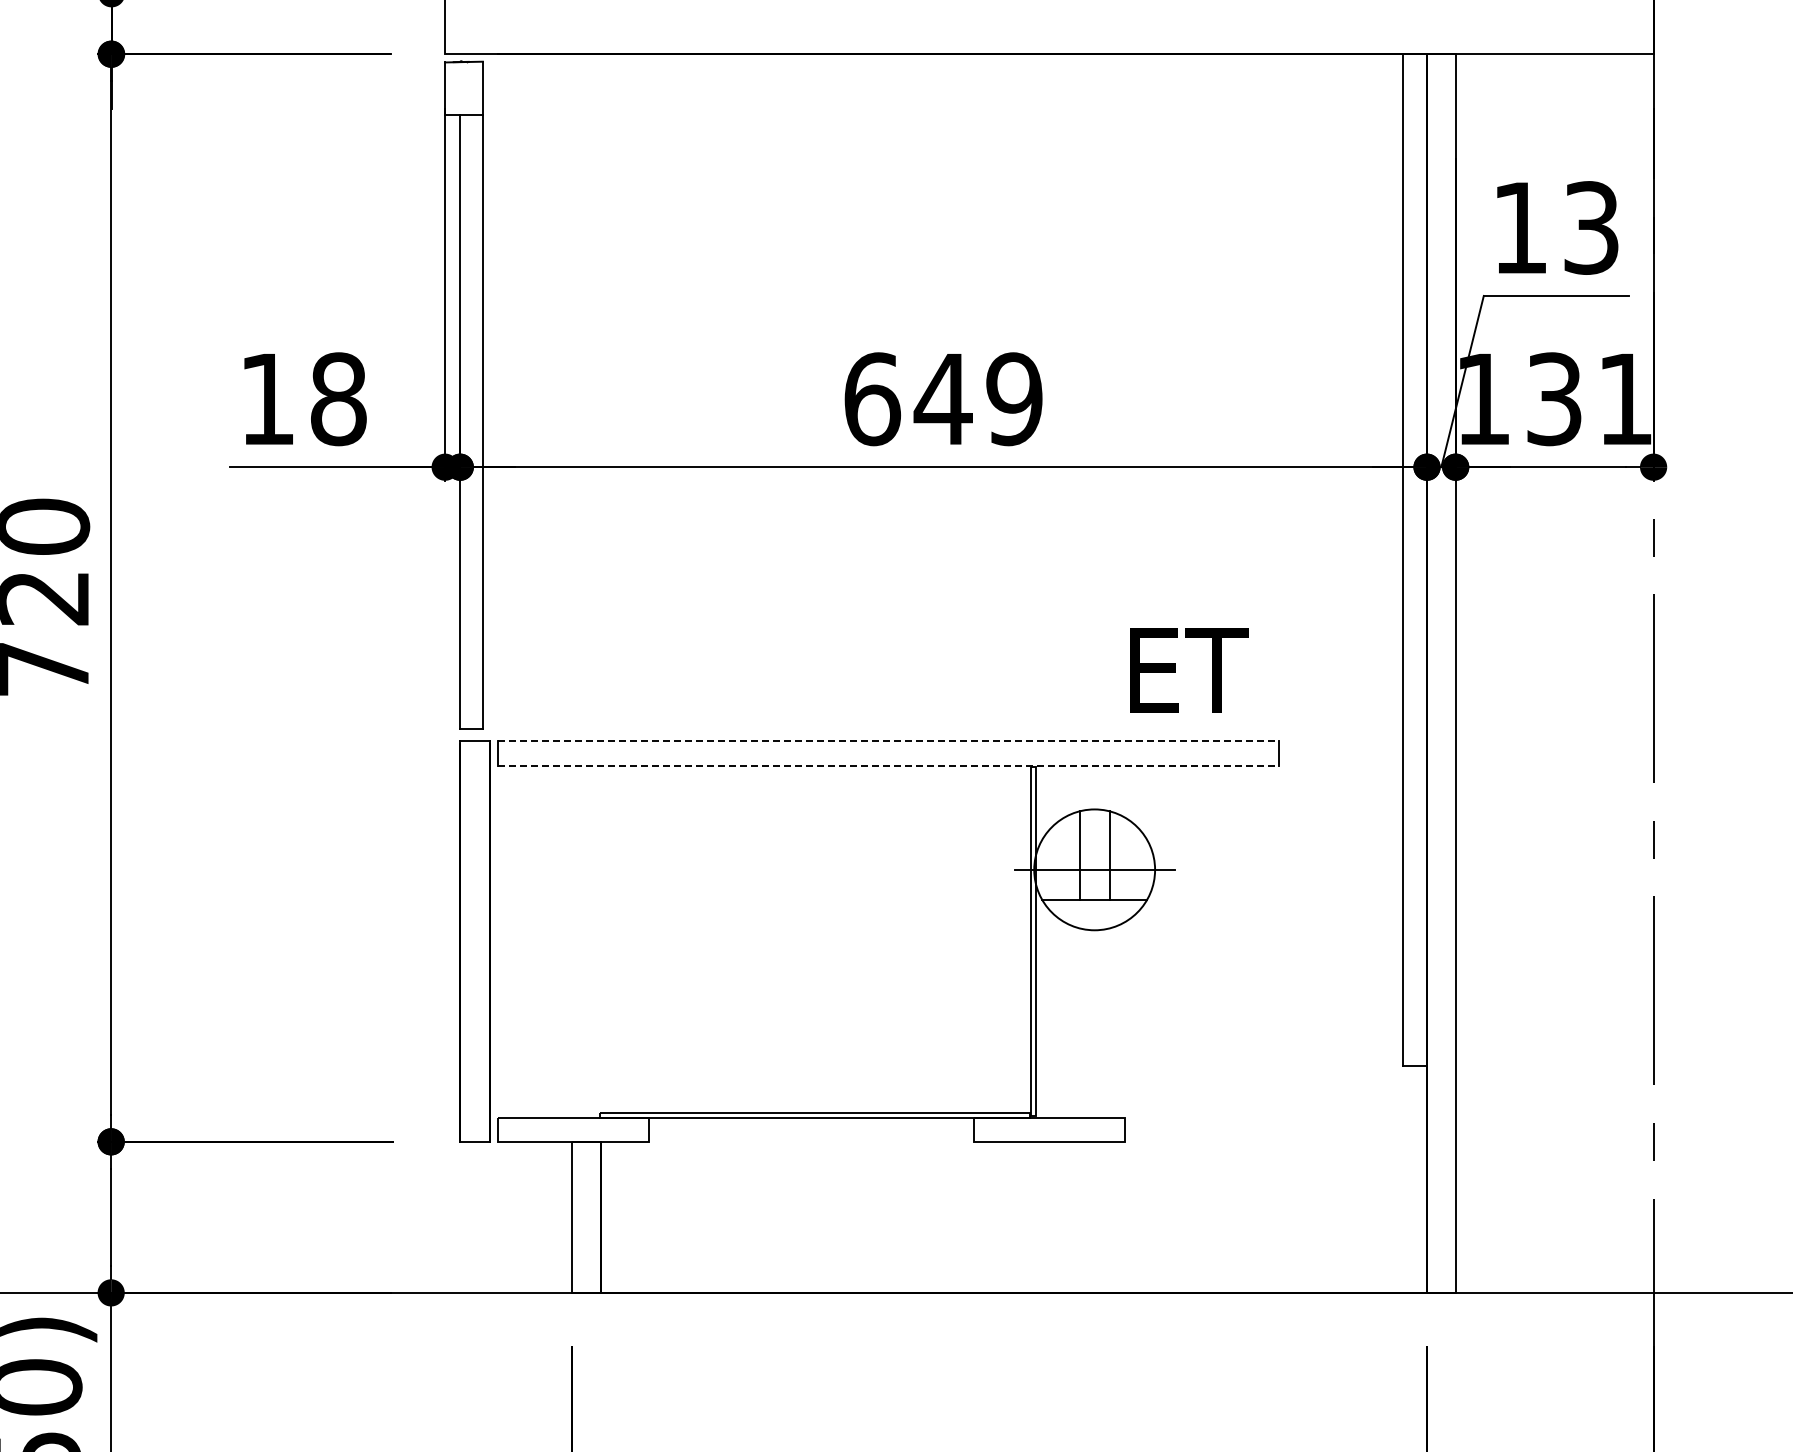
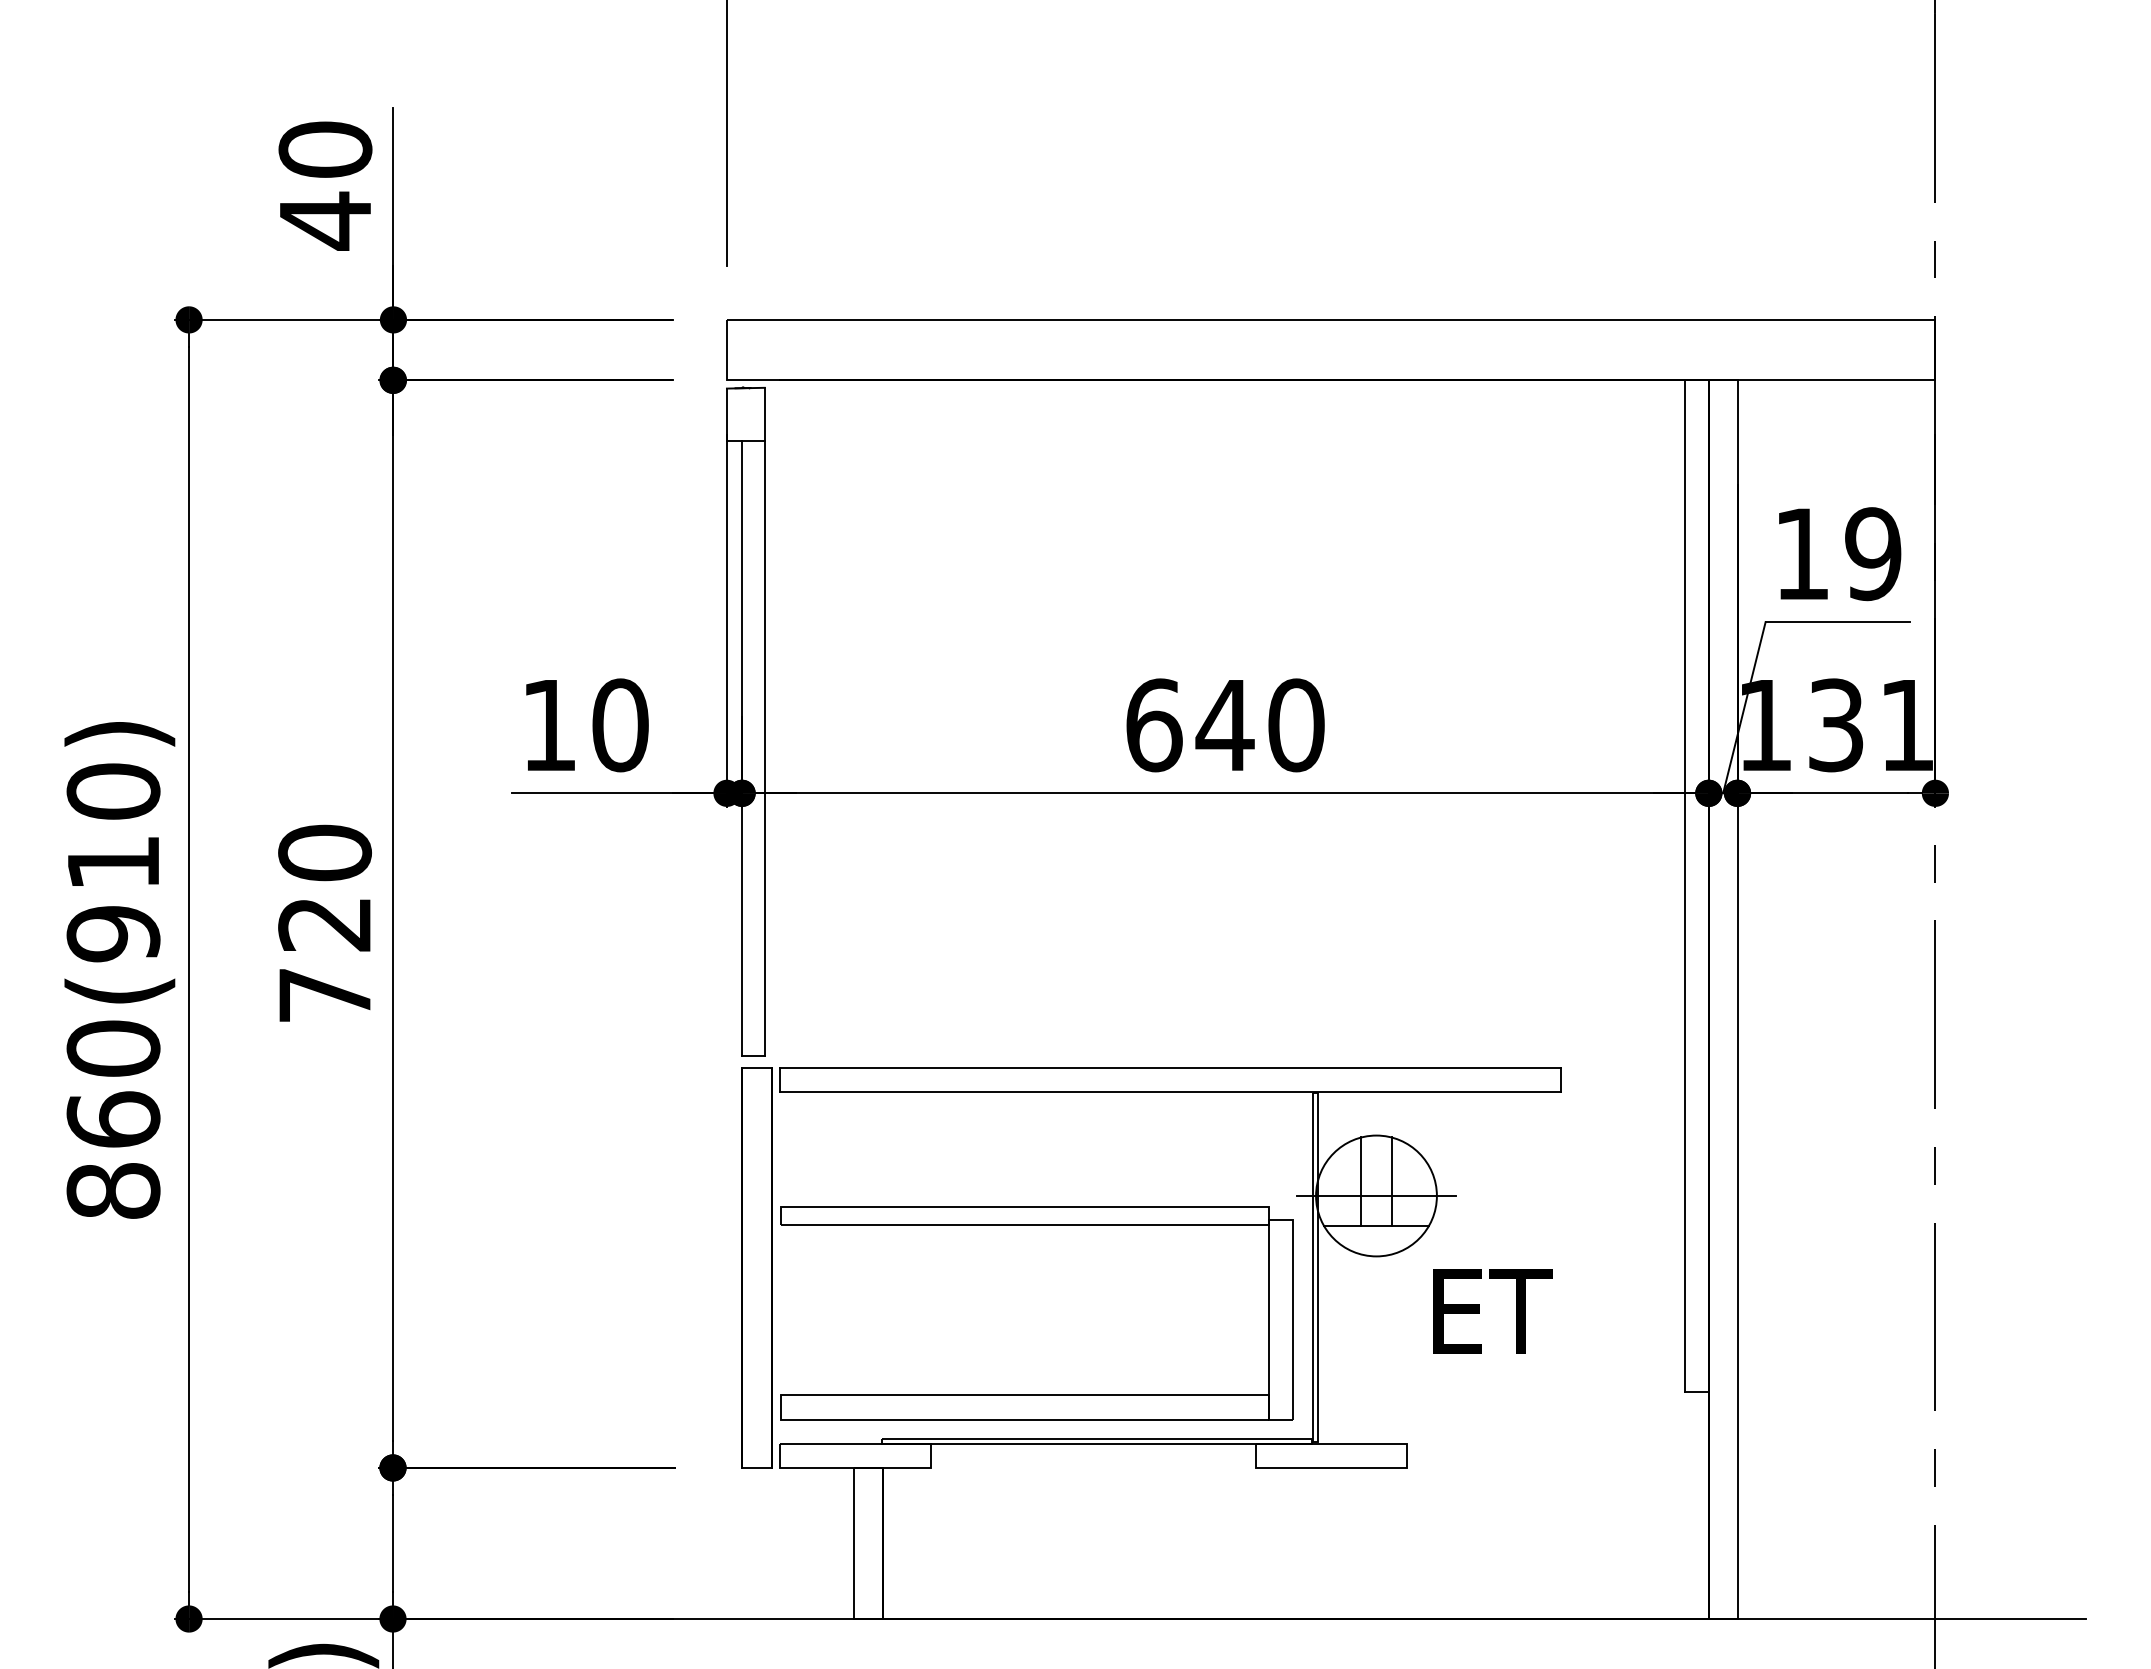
text: (1591, 227) -> (1873, 553), 13 -> 19
text: (338, 399) -> (620, 725), 18 -> 10
text: (1014, 399) -> (1296, 725), 649 -> 640
text: (1188, 670) -> (1492, 1311), moved
line: (888, 741) -> (1170, 1067), dashed -> solid
line: (888, 765) -> (1170, 1091), dashed -> solid
part: (754, 1068) -> (1036, 1394), added

